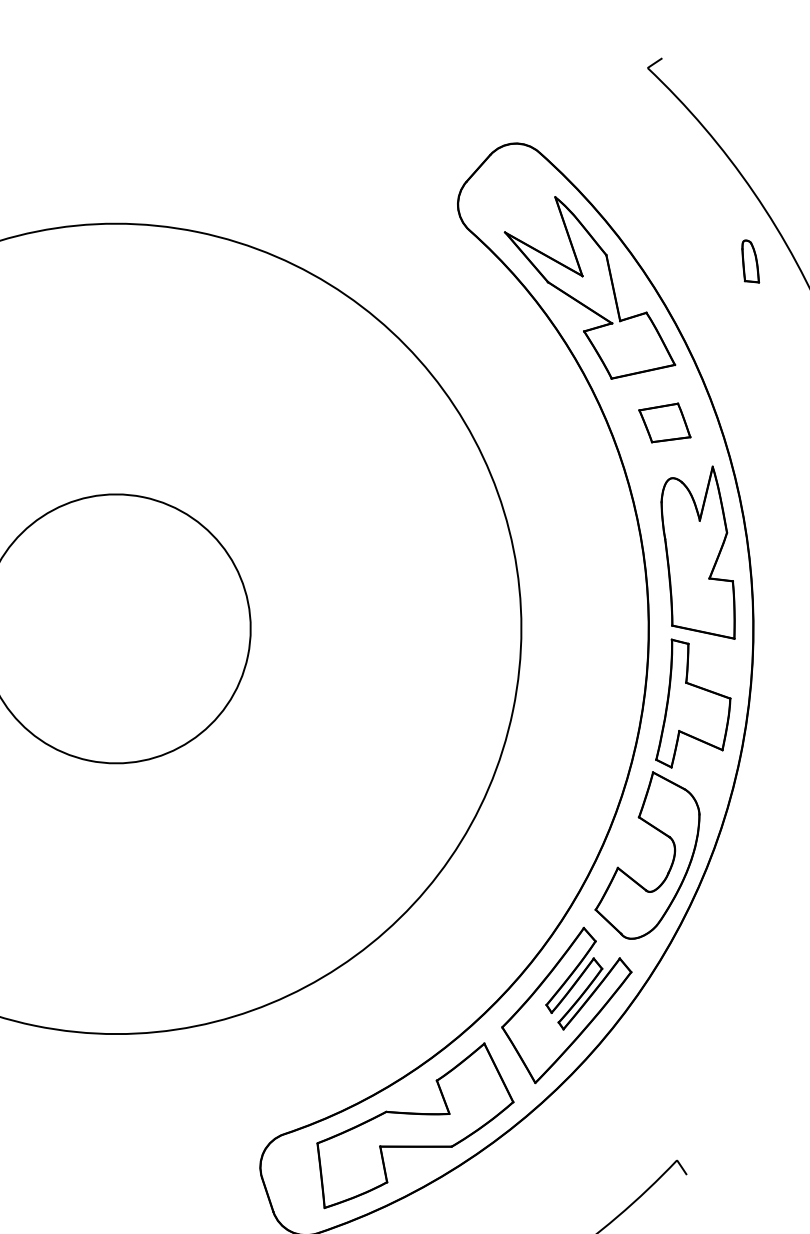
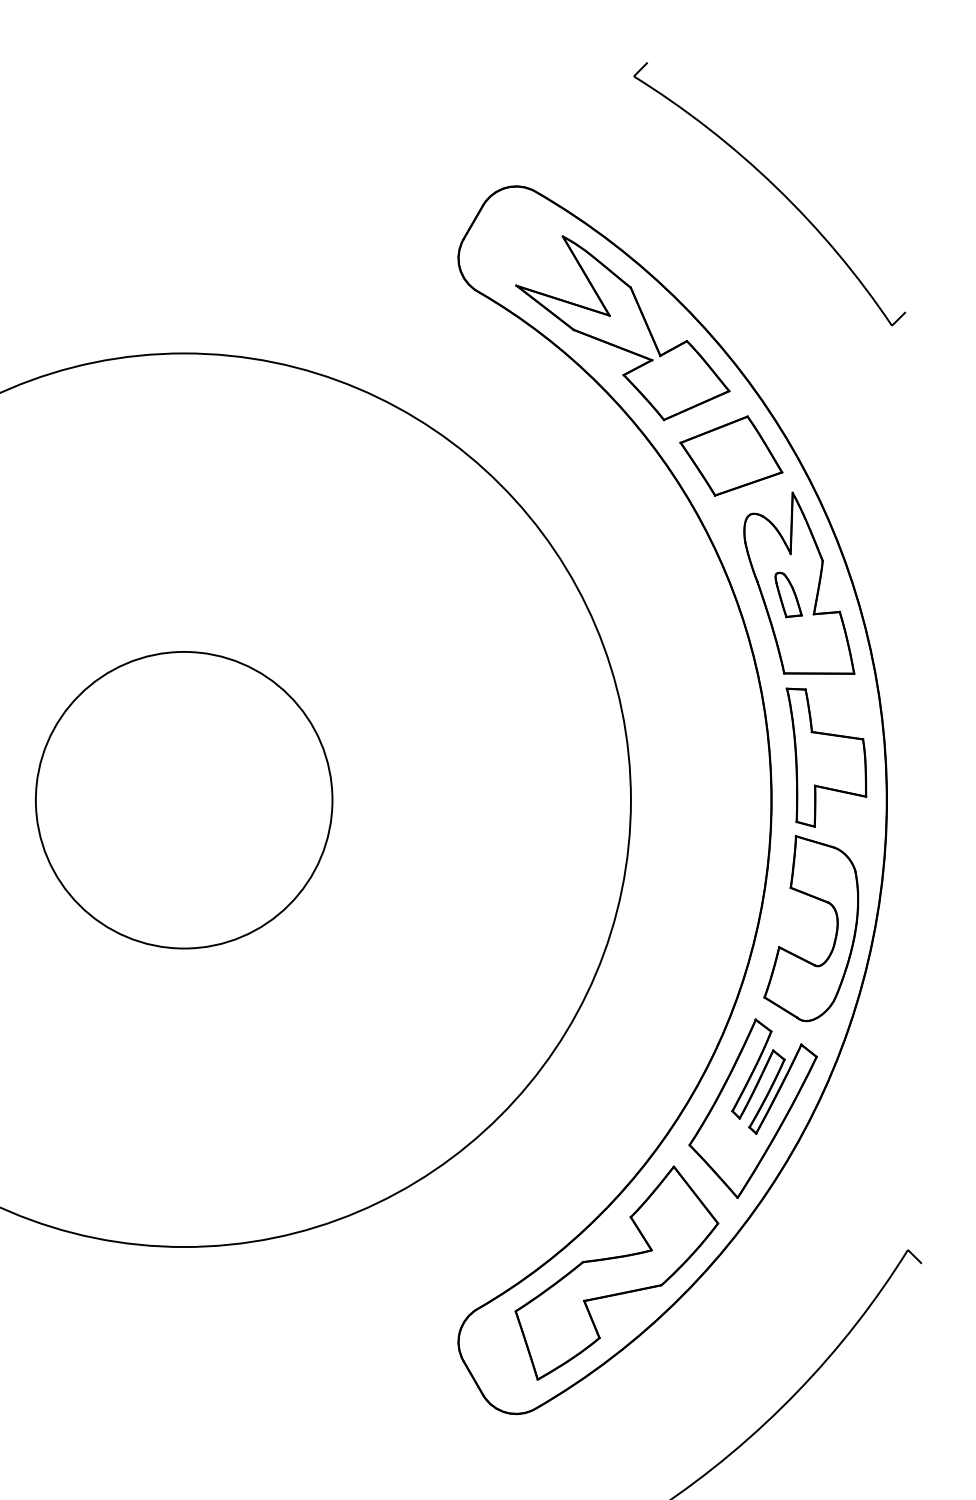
part: (751, 261) -> (788, 594), moved
part: (665, 422) -> (731, 455), size x1.67

